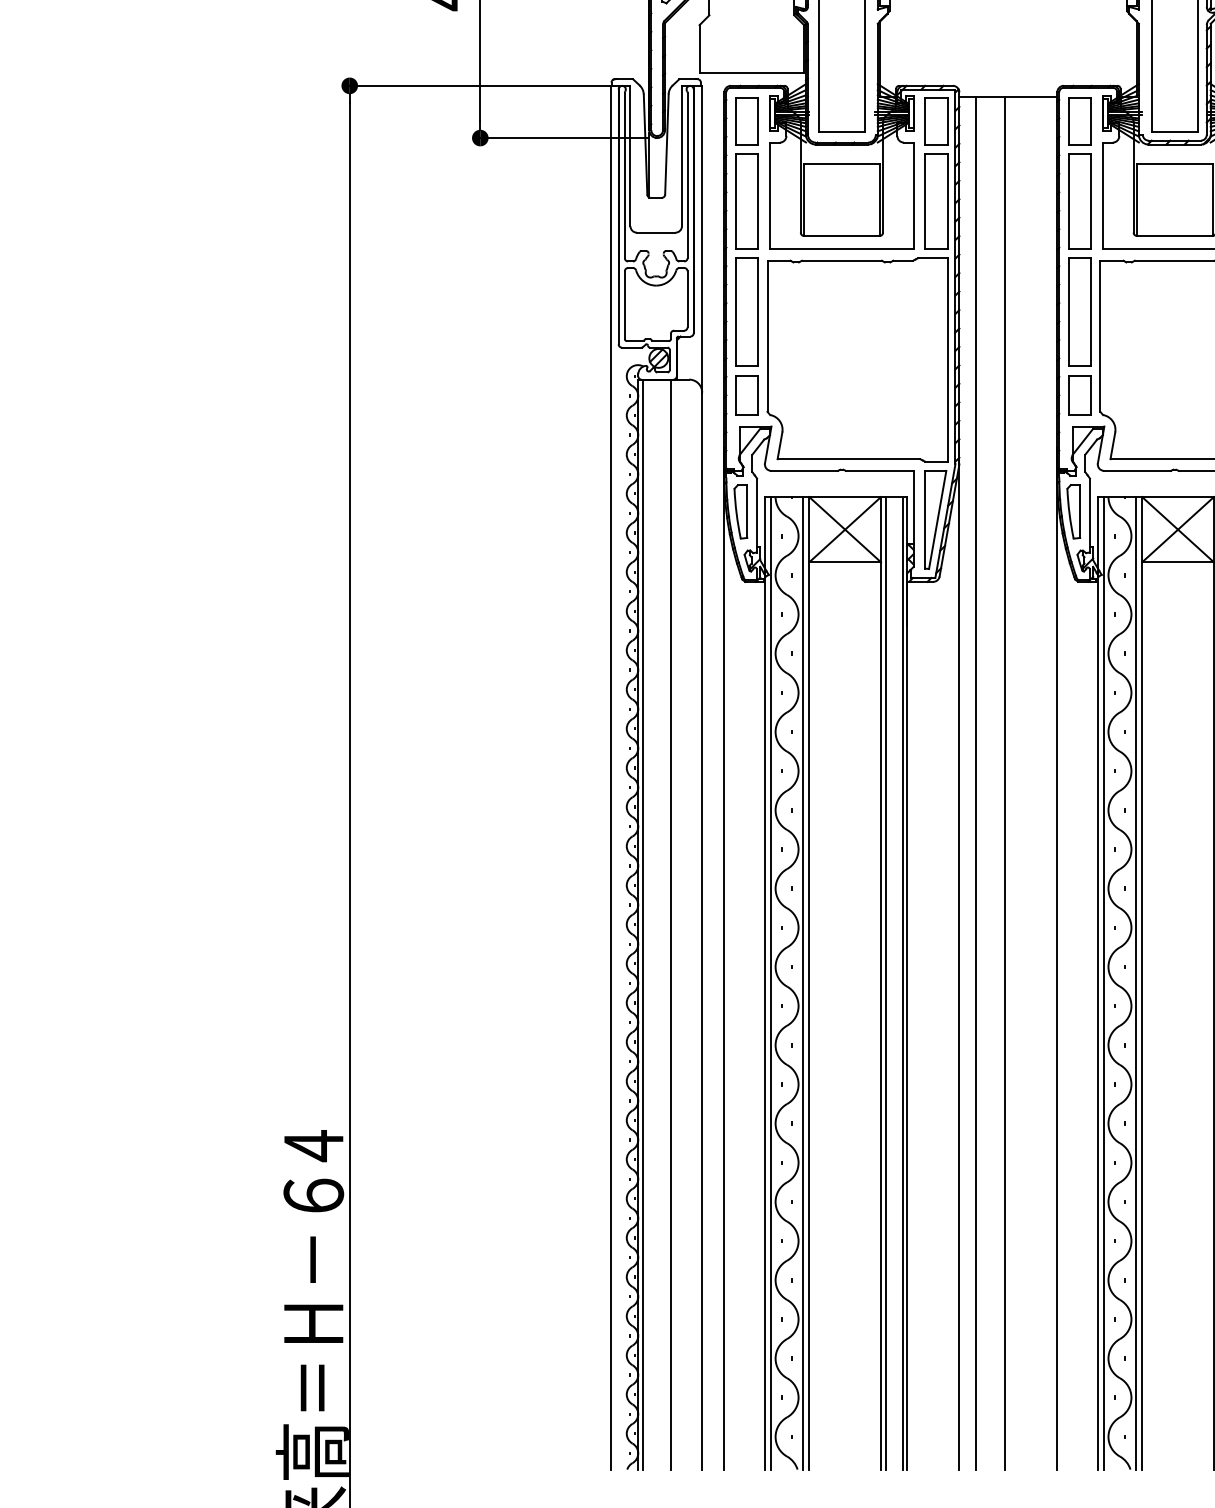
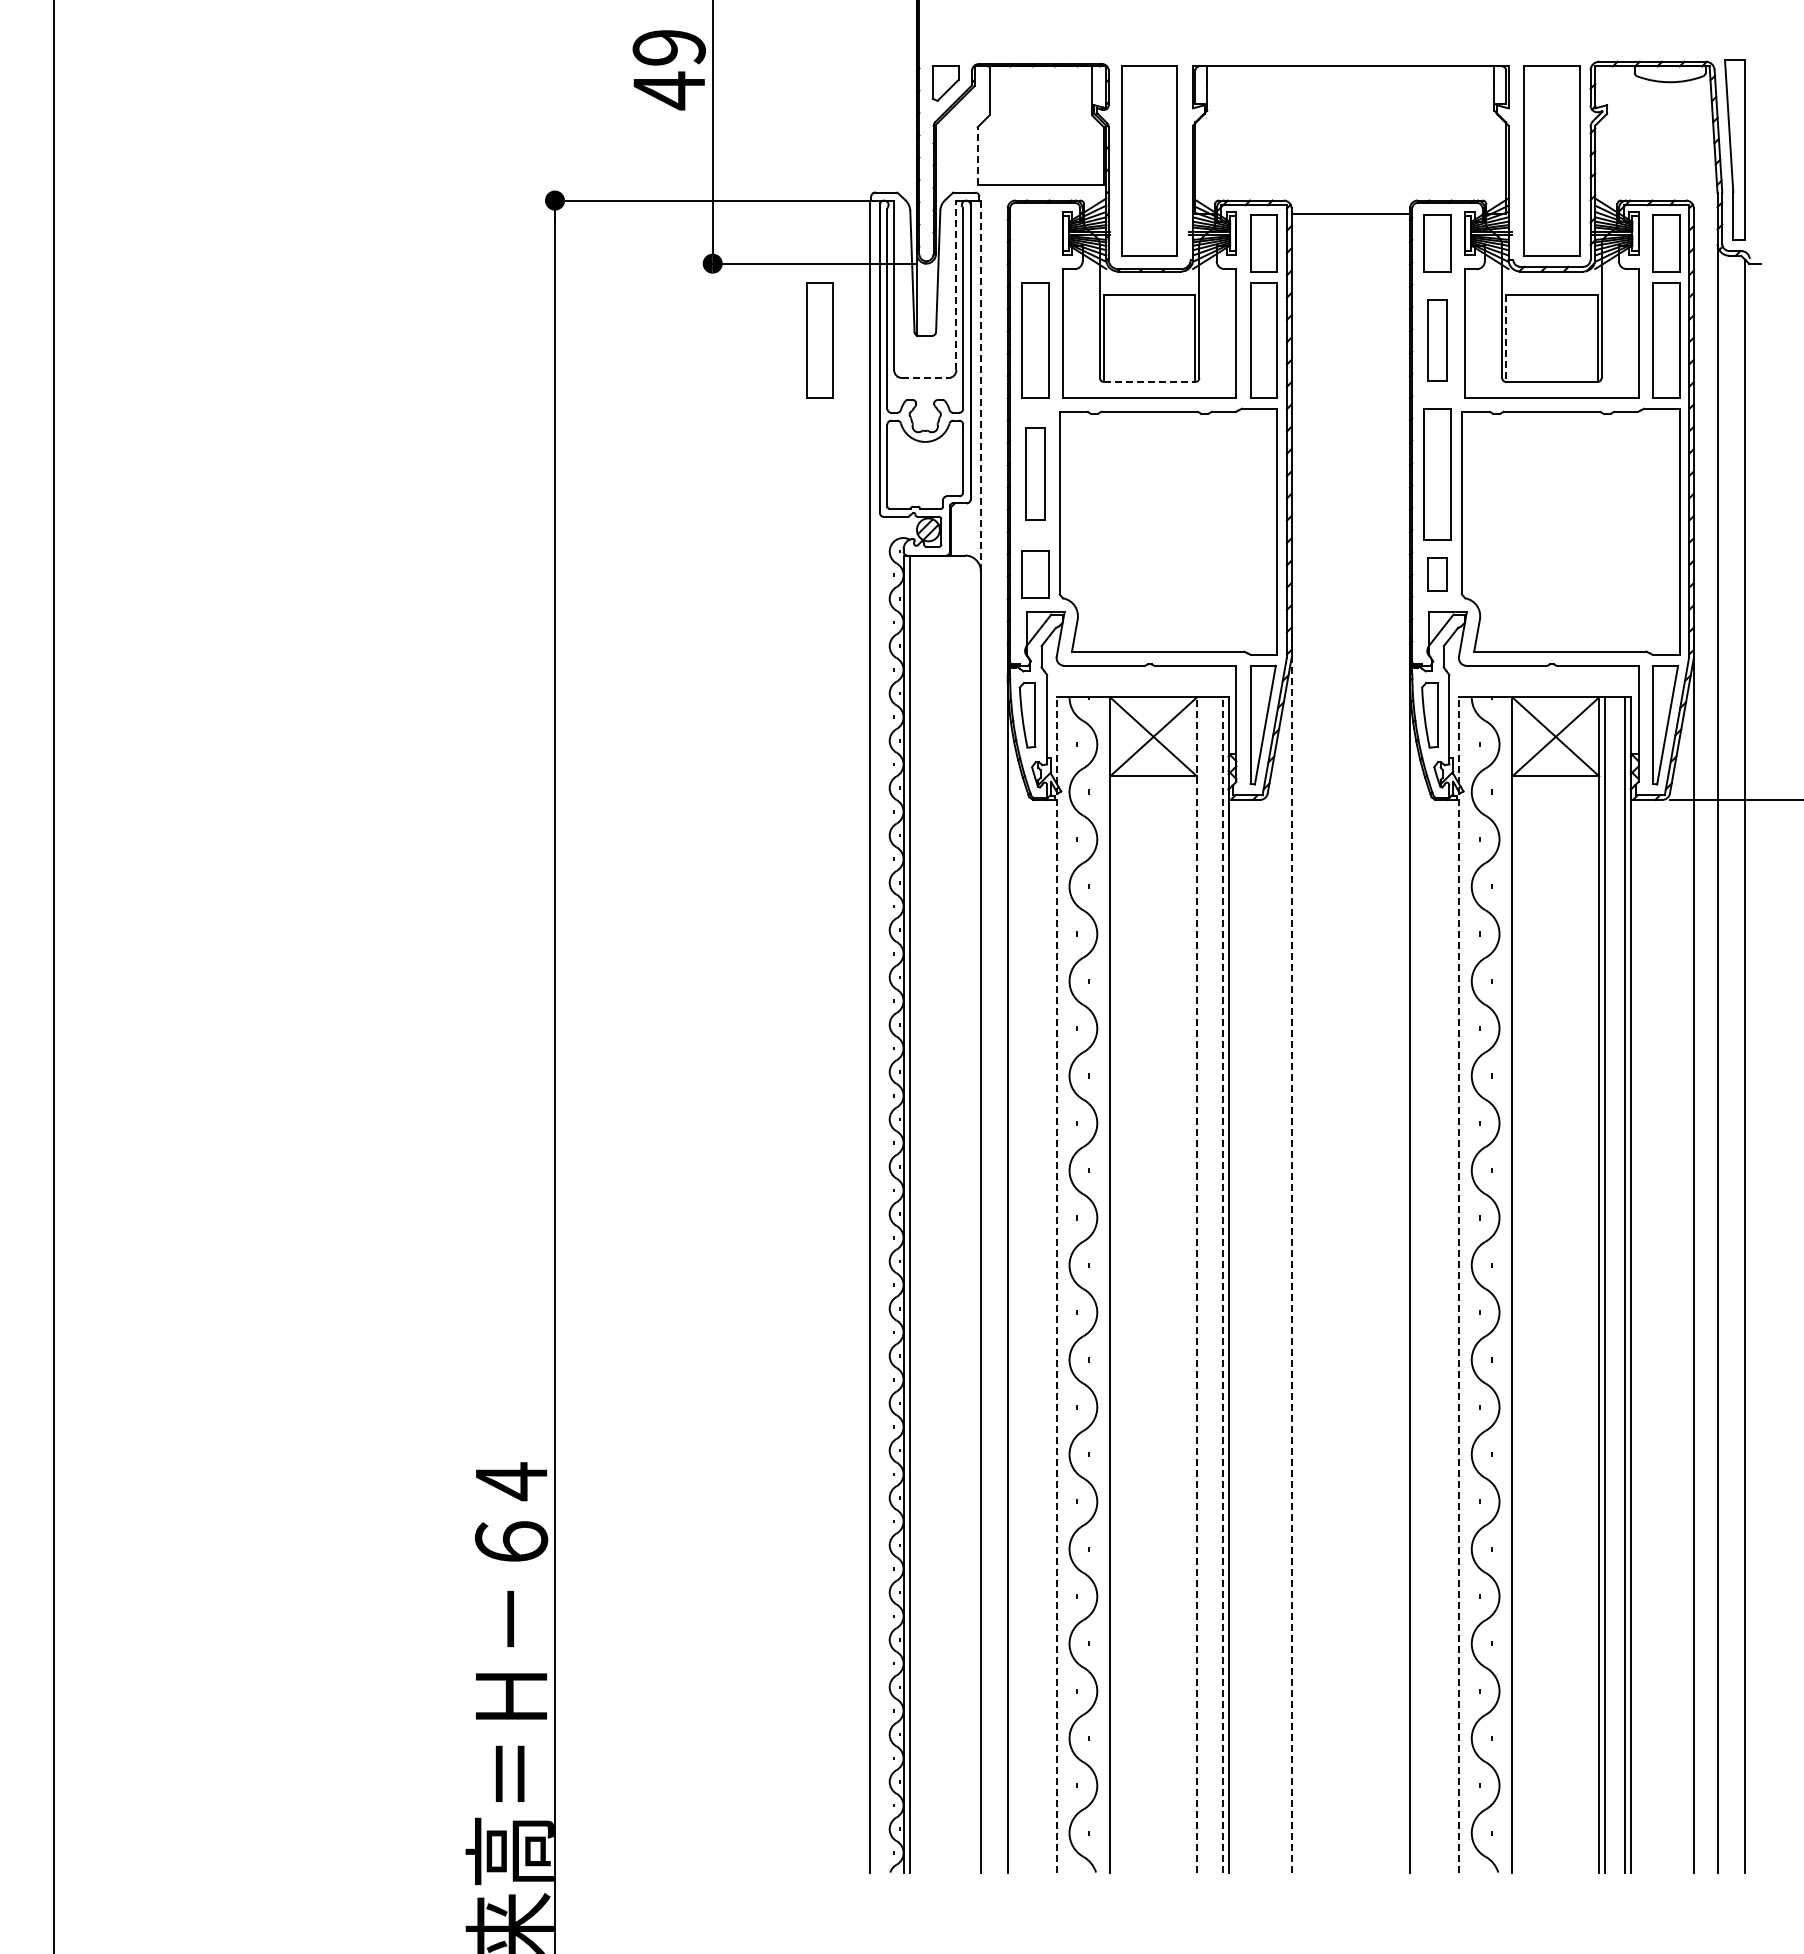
line: (699, 48) -> (977, 155), solid -> dashed
part: (747, 121) -> (1035, 243), removed
line: (682, 156) -> (956, 285), solid -> dashed
line: (1137, 200) -> (1506, 339), solid -> dashed
part: (568, 201) -> (819, 340), added
part: (1080, 201) -> (1437, 340), size x0.7
line: (656, 233) -> (925, 378), solid -> dashed
line: (841, 235) -> (1149, 381), solid -> dashed
line: (701, 240) -> (980, 387), solid -> dashed
part: (747, 312) -> (1035, 474), size x0.7
part: (1080, 395) -> (1437, 574), size x0.7
line: (975, 782) -> (1311, 1042), removed
line: (1004, 782) -> (1346, 1042), removed
line: (671, 924) -> (943, 1213), removed
line: (959, 957) -> (1291, 1253), solid -> dashed
line: (771, 982) -> (1064, 1284), removed
line: (802, 982) -> (1102, 1284), removed
line: (885, 982) -> (1202, 1284), removed
line: (1104, 982) -> (1466, 1284), removed
line: (1135, 982) -> (1504, 1284), removed
line: (764, 983) -> (1056, 1285), solid -> dashed
line: (880, 983) -> (1196, 1285), solid -> dashed
line: (903, 983) -> (1223, 1285), solid -> dashed
line: (1097, 983) -> (1458, 1285), solid -> dashed

